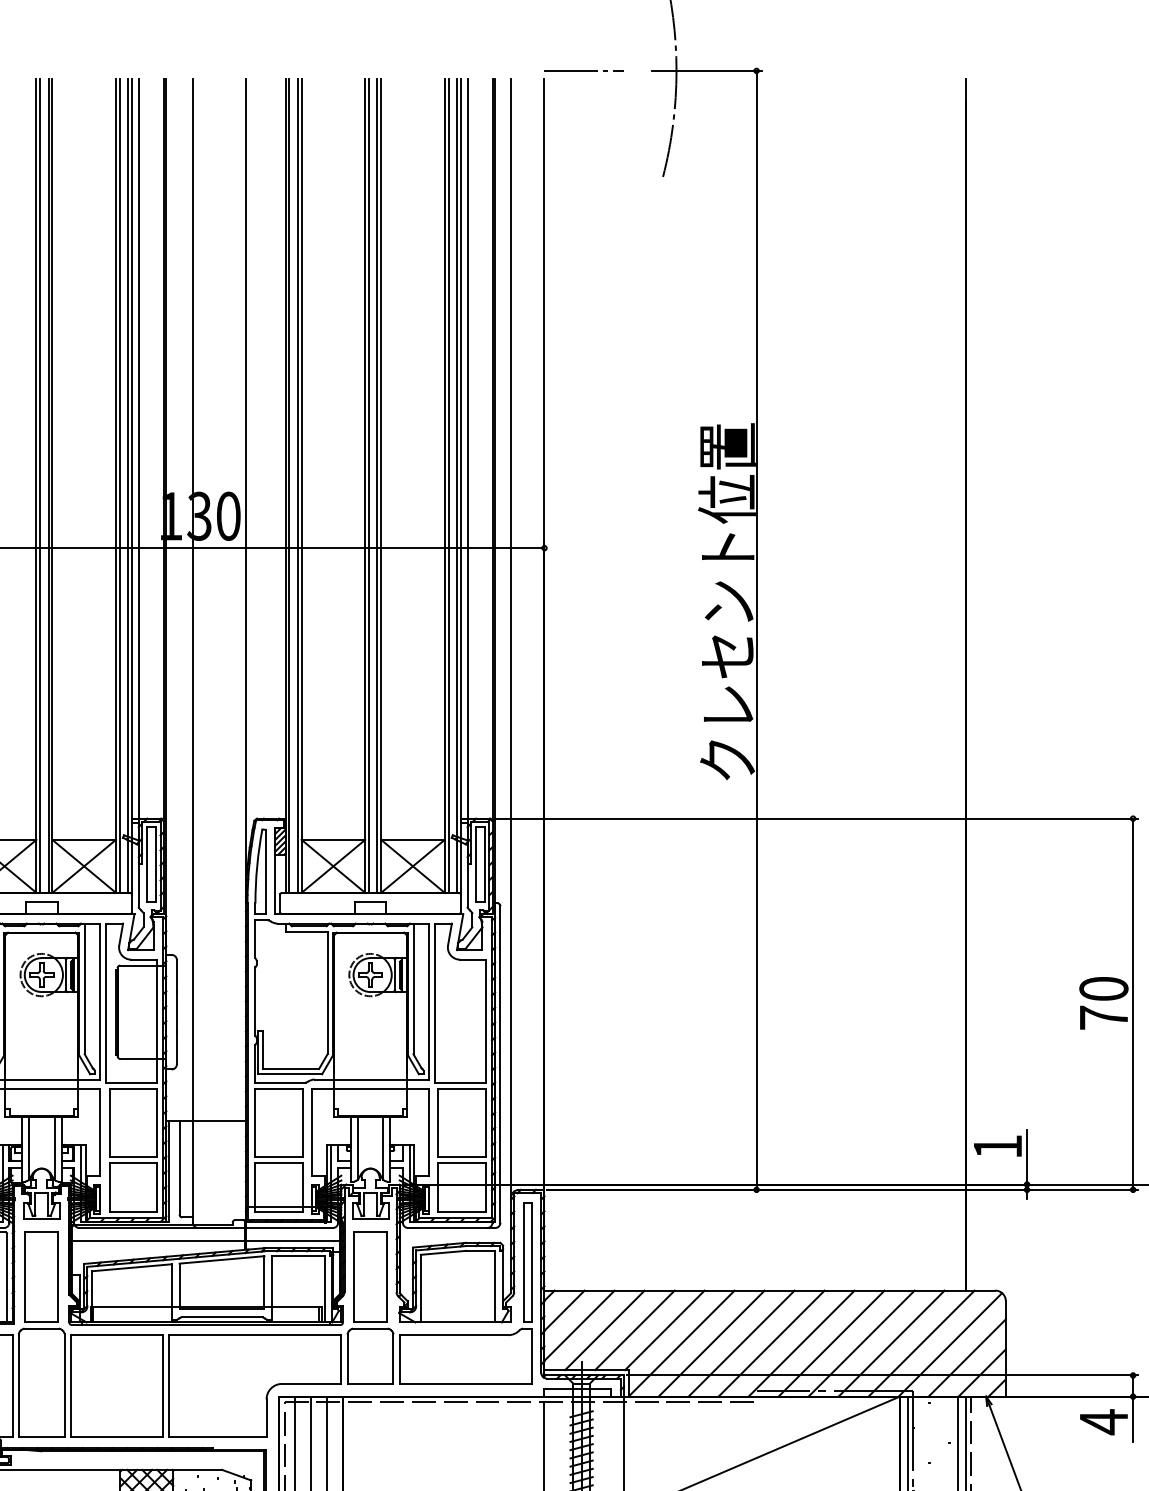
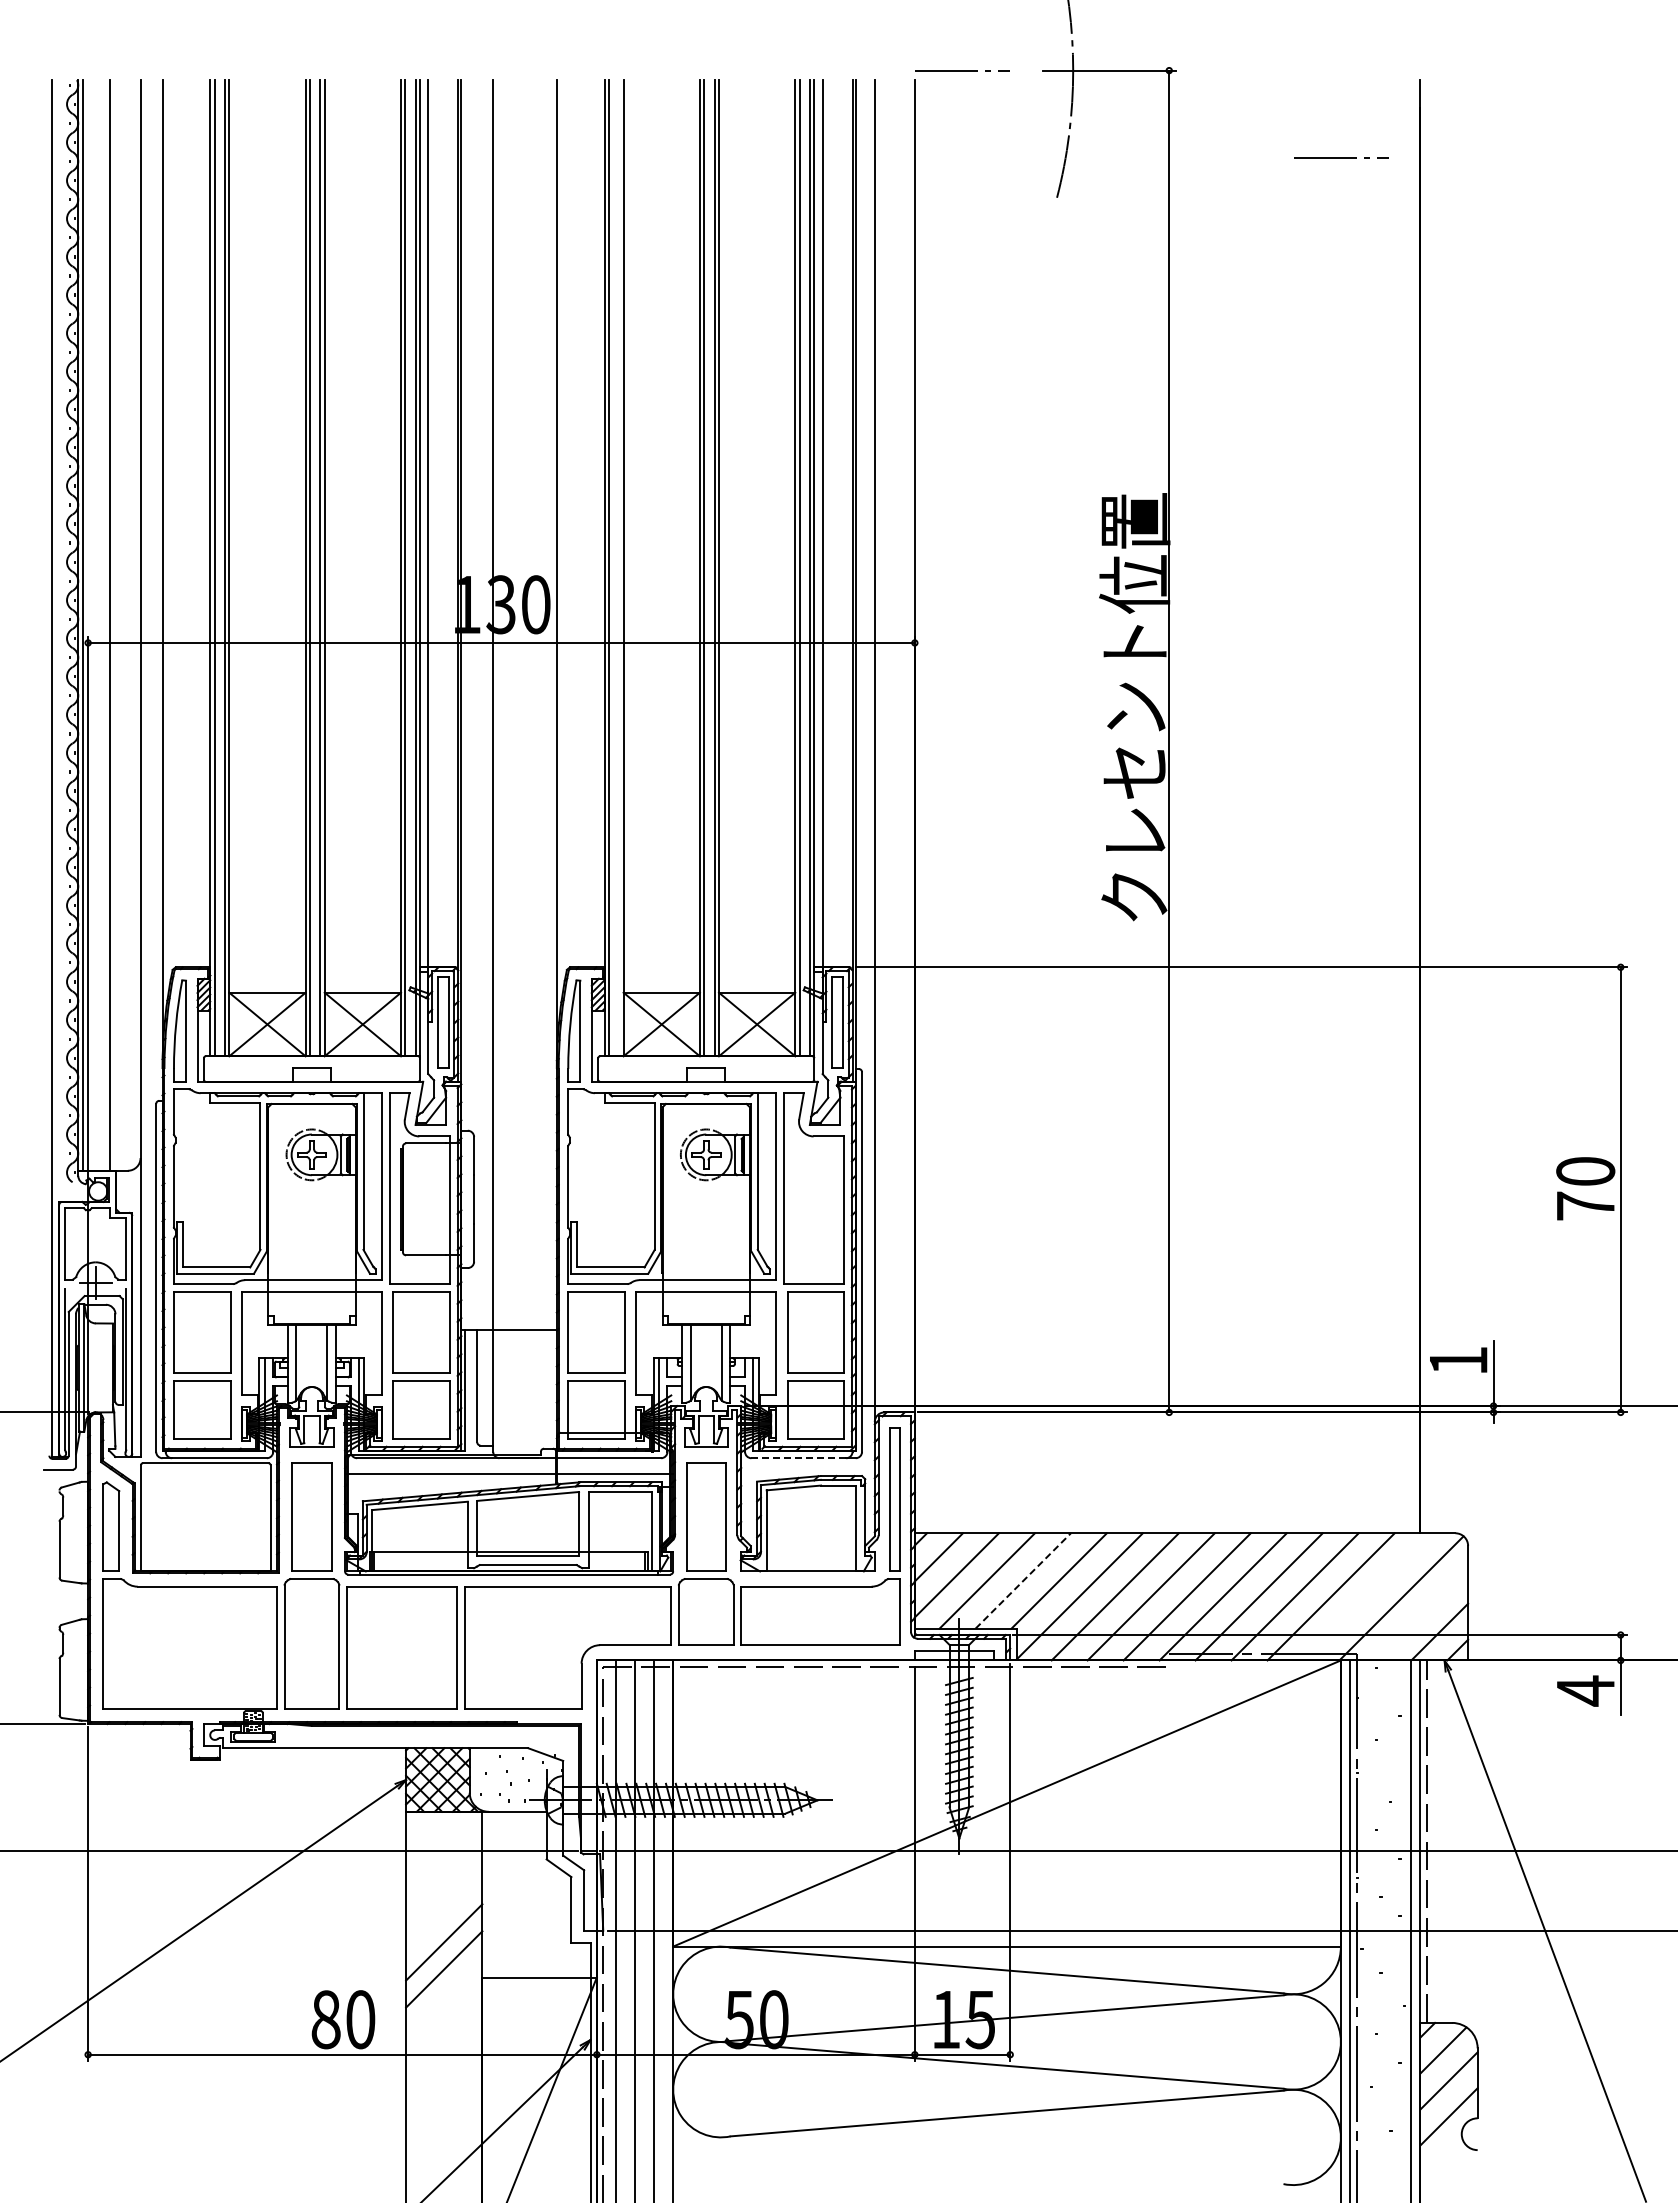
line: (900, 143) -> (1341, 157), added
line: (298, 486) -> (619, 568), removed
line: (448, 1228) -> (799, 1458), solid -> dashed
line: (635, 1329) -> (1023, 1580), solid -> dashed
line: (921, 1343) -> (1366, 1596), removed
line: (966, 1357) -> (1421, 1613), removed

